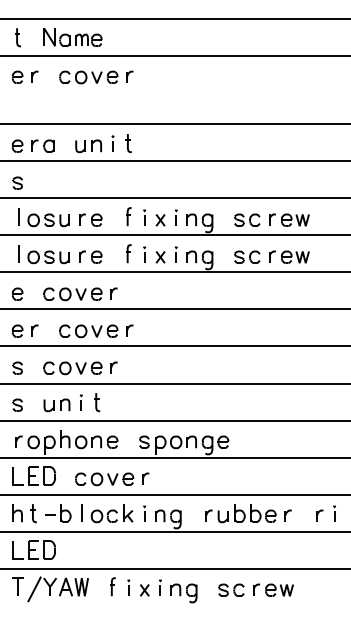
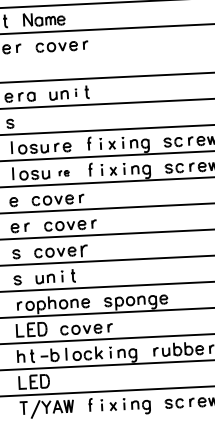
part: (112, 143) -> (75, 92), size x0.7
part: (90, 256) -> (64, 173), size x0.6
part: (113, 367) -> (83, 250), size x1.4

